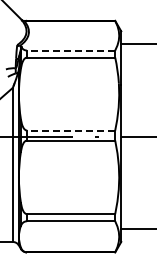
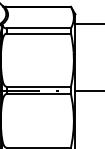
line: (70, 50) -> (38, 28), dashed -> solid
line: (70, 130) -> (38, 86), dashed -> solid

